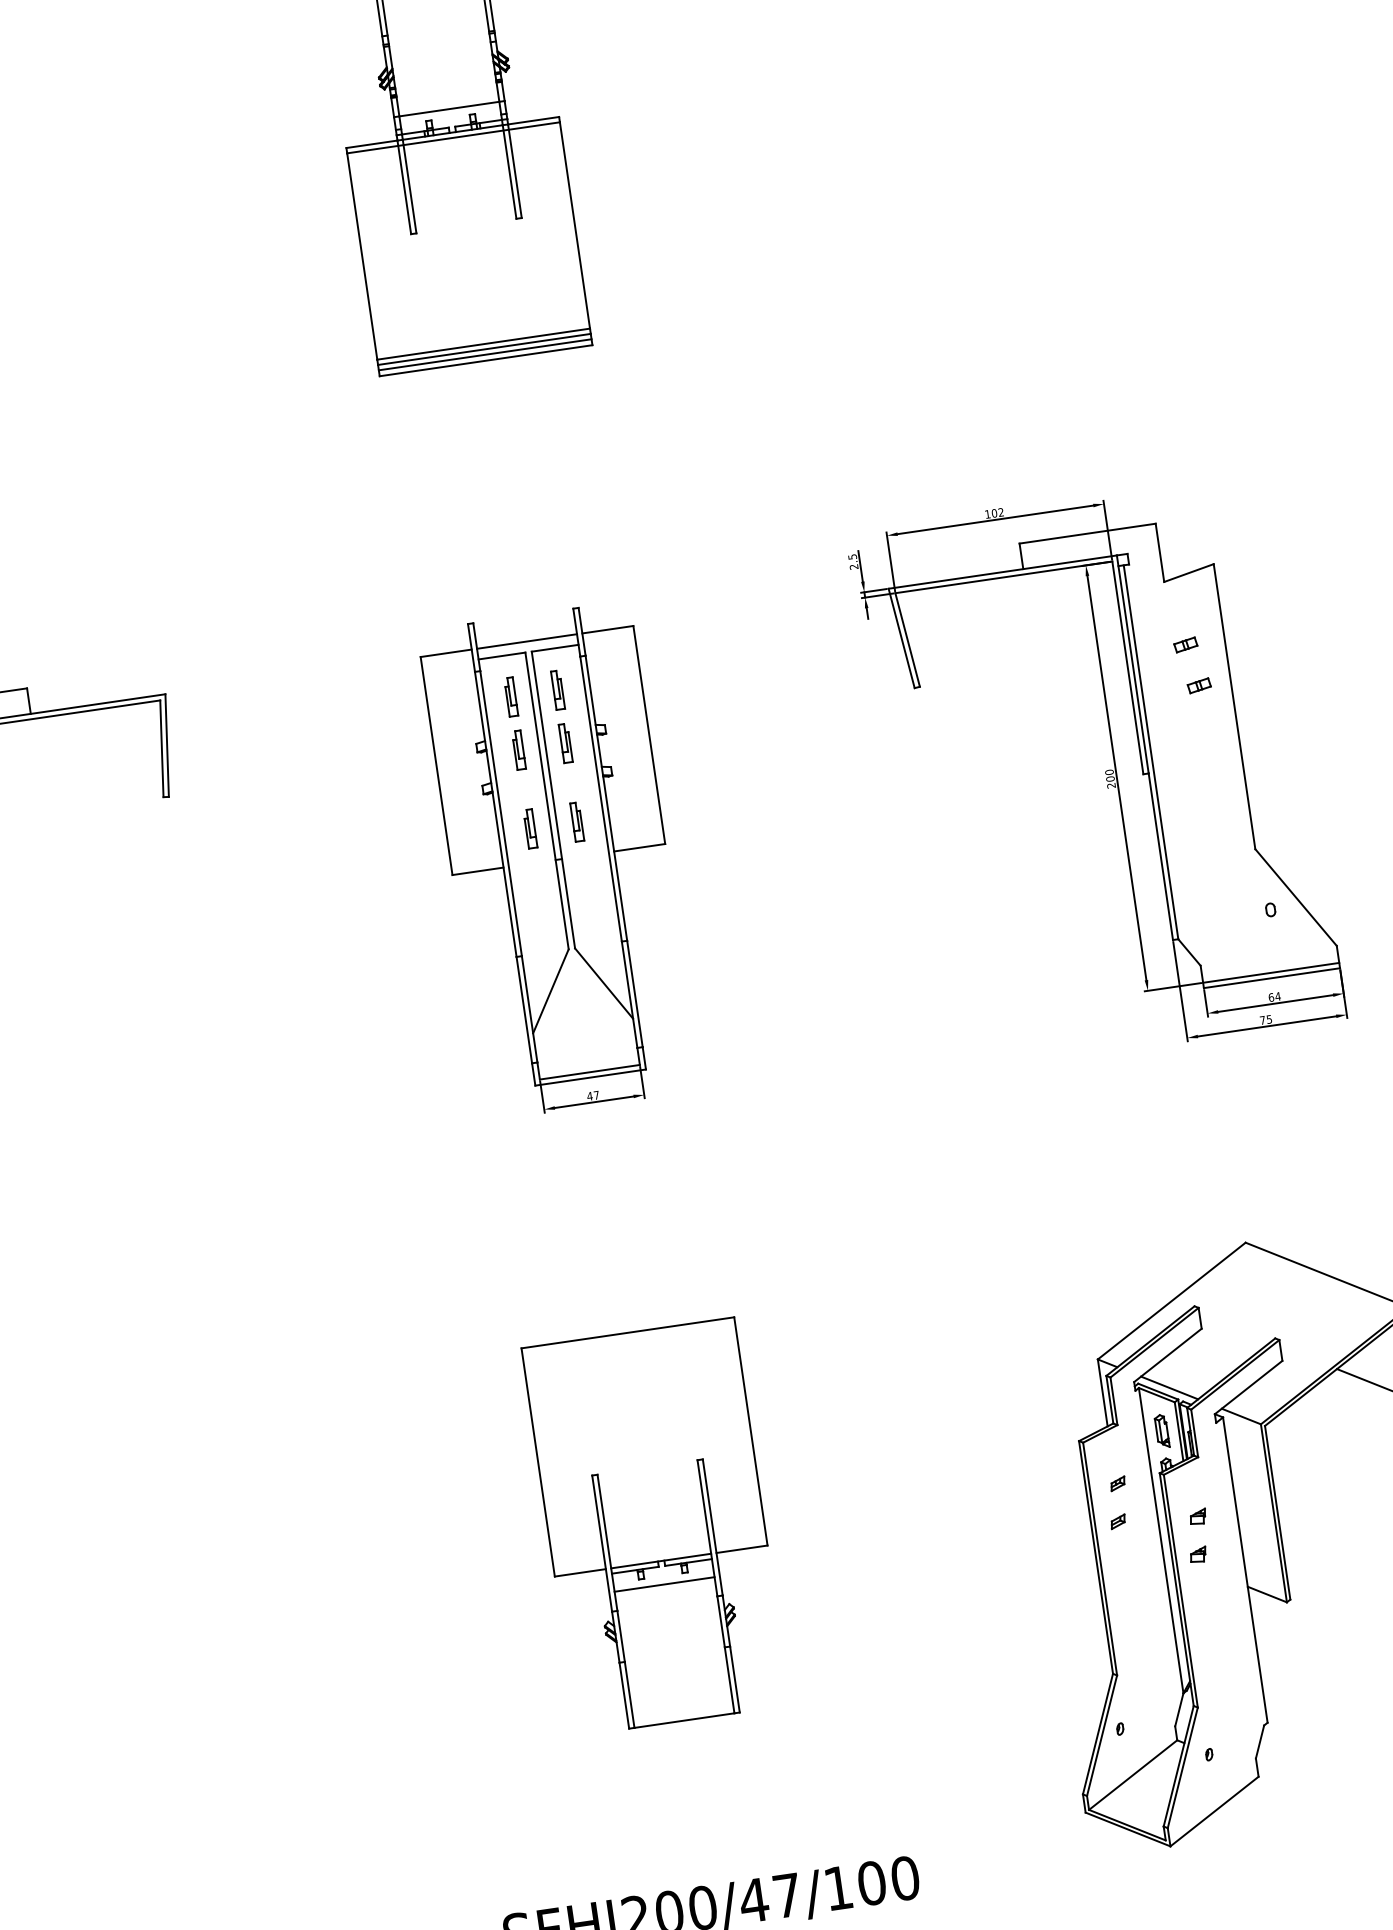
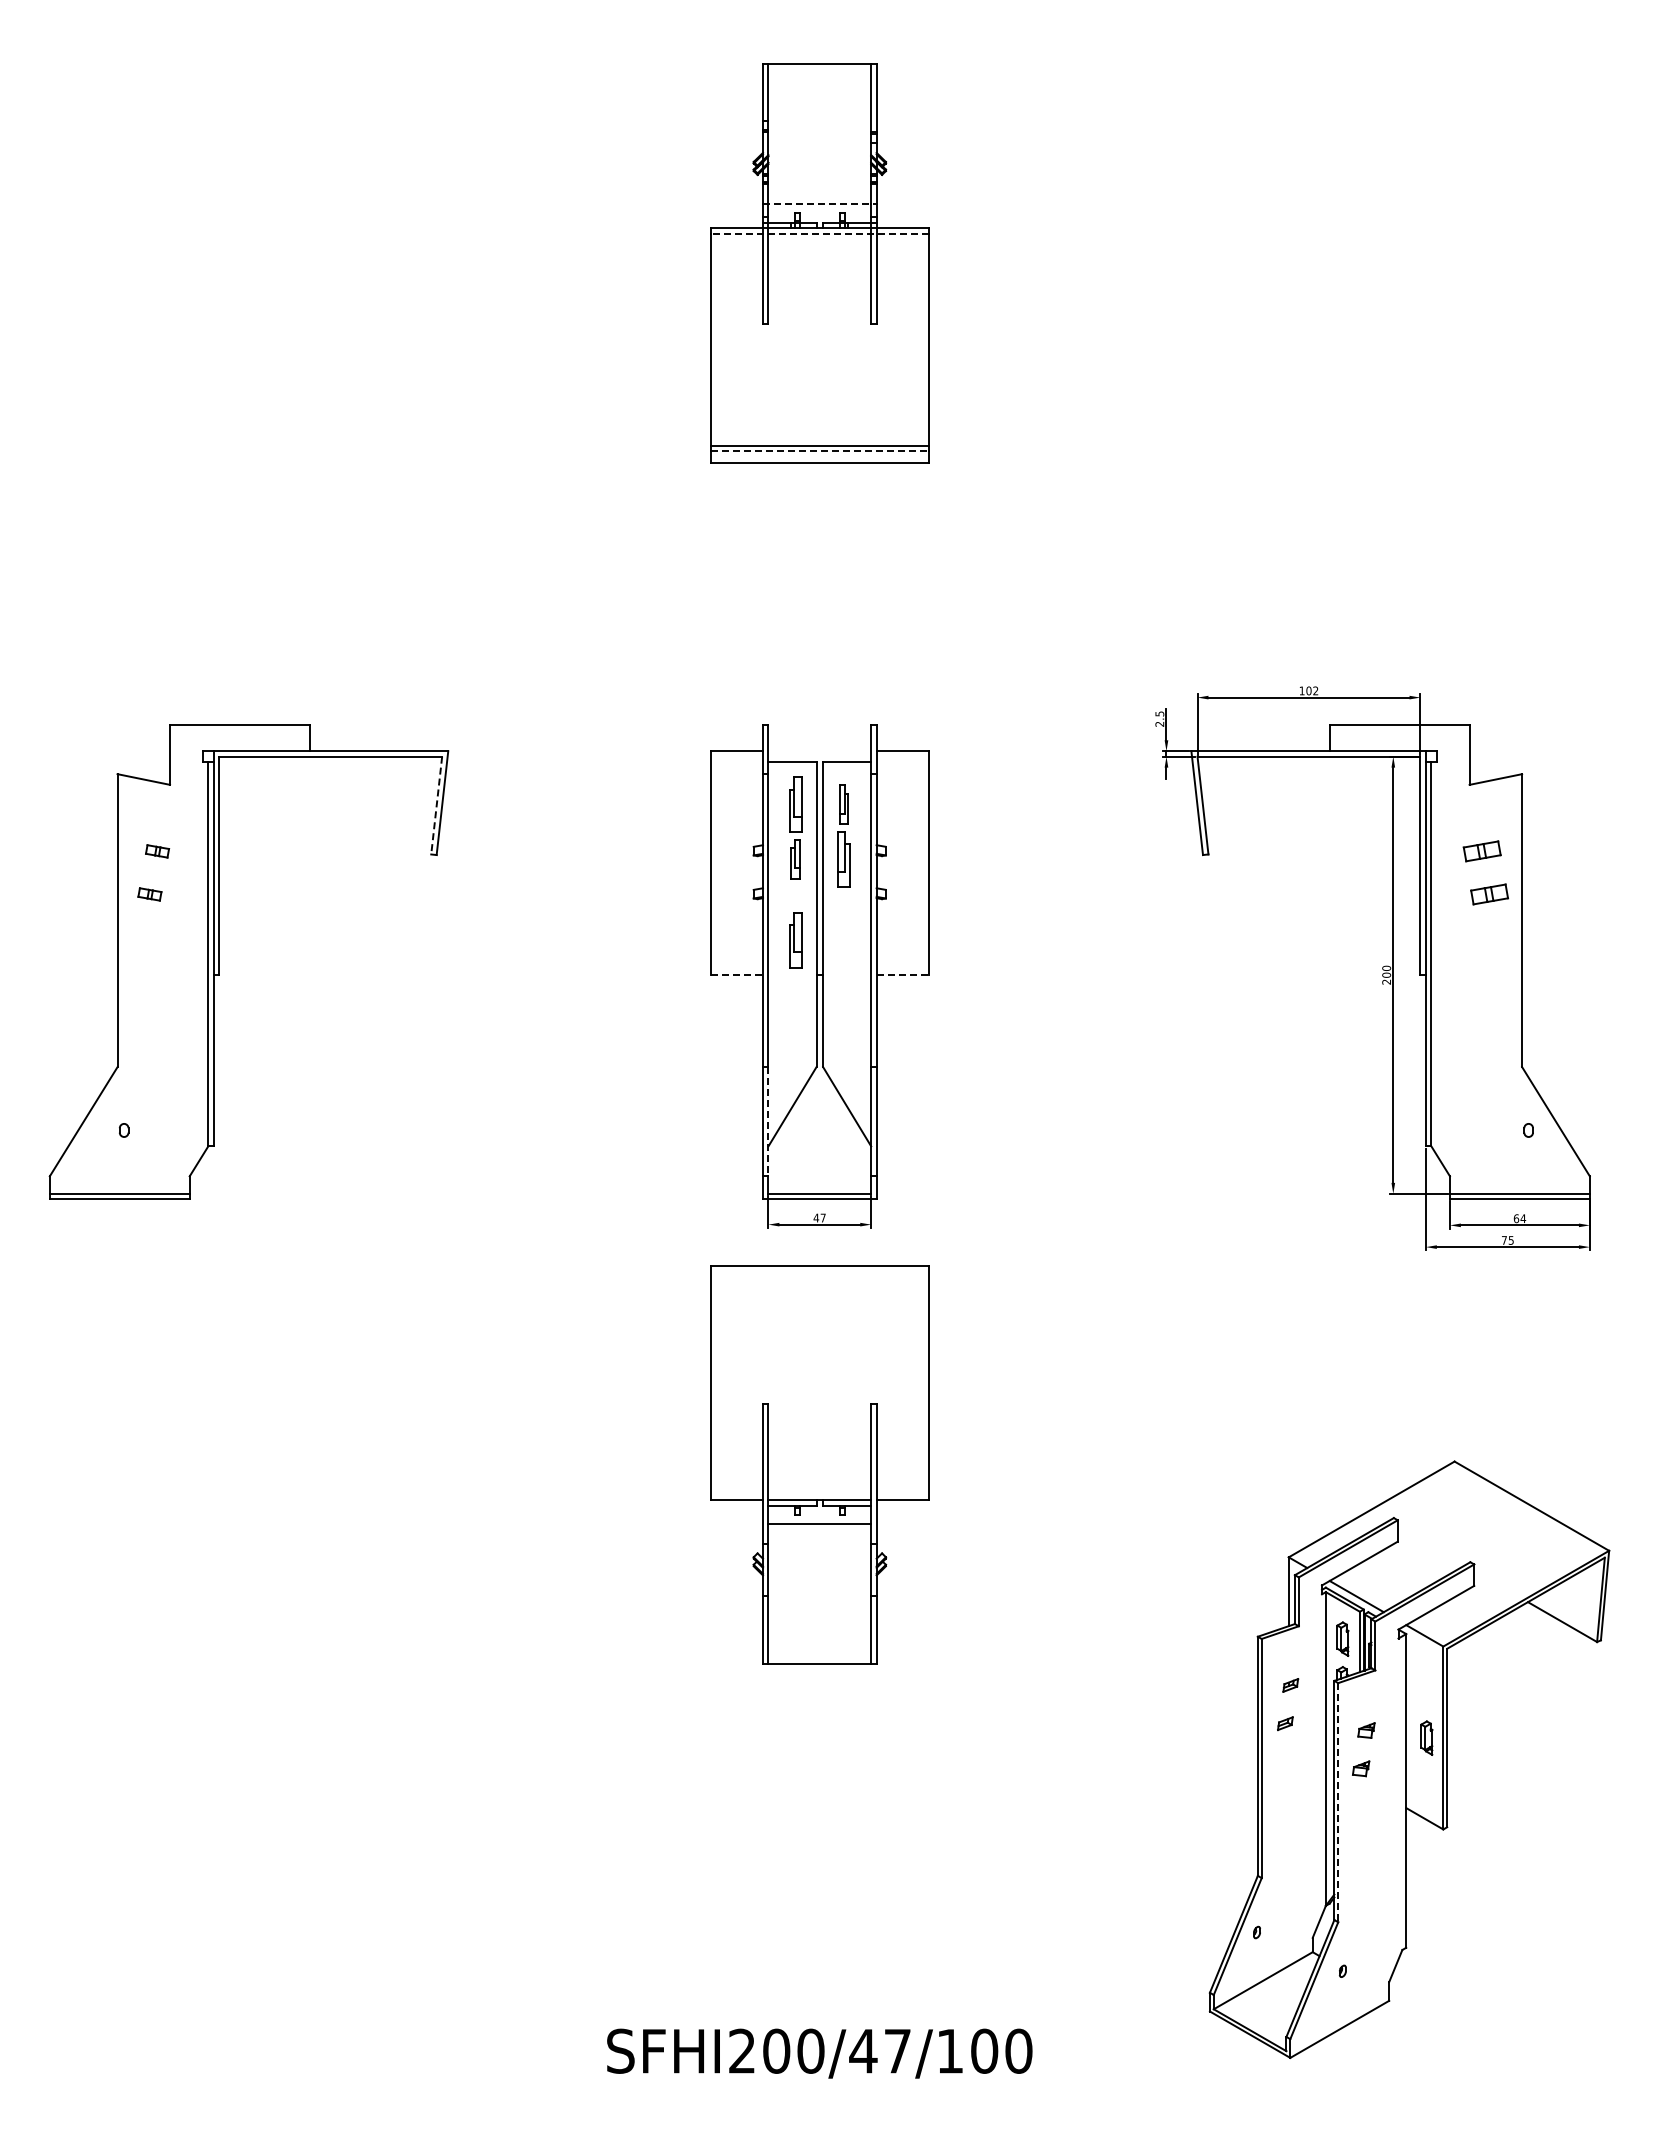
line: (449, 109) -> (819, 204), solid -> dashed
line: (453, 137) -> (819, 233), solid -> dashed
line: (485, 349) -> (820, 451), solid -> dashed
line: (484, 354) -> (819, 456), removed
line: (526, 641) -> (819, 751), removed
part: (1185, 645) -> (1481, 851), size x1.6
part: (1199, 685) -> (1489, 894), size x1.6
part: (510, 696) -> (795, 804), size x1.4
part: (565, 743) -> (843, 859), size x1.4
line: (161, 749) -> (436, 806), solid -> dashed
part: (576, 822) -> (843, 940), removed
part: (530, 829) -> (795, 940), size x1.4
line: (640, 847) -> (903, 975), solid -> dashed
line: (478, 871) -> (737, 975), solid -> dashed
line: (529, 1009) -> (768, 1121), solid -> dashed
part: (1257, 1515) -> (1426, 1737), added
part: (655, 1526) -> (819, 1464), moved
line: (1181, 1590) -> (1338, 1802), solid -> dashed

